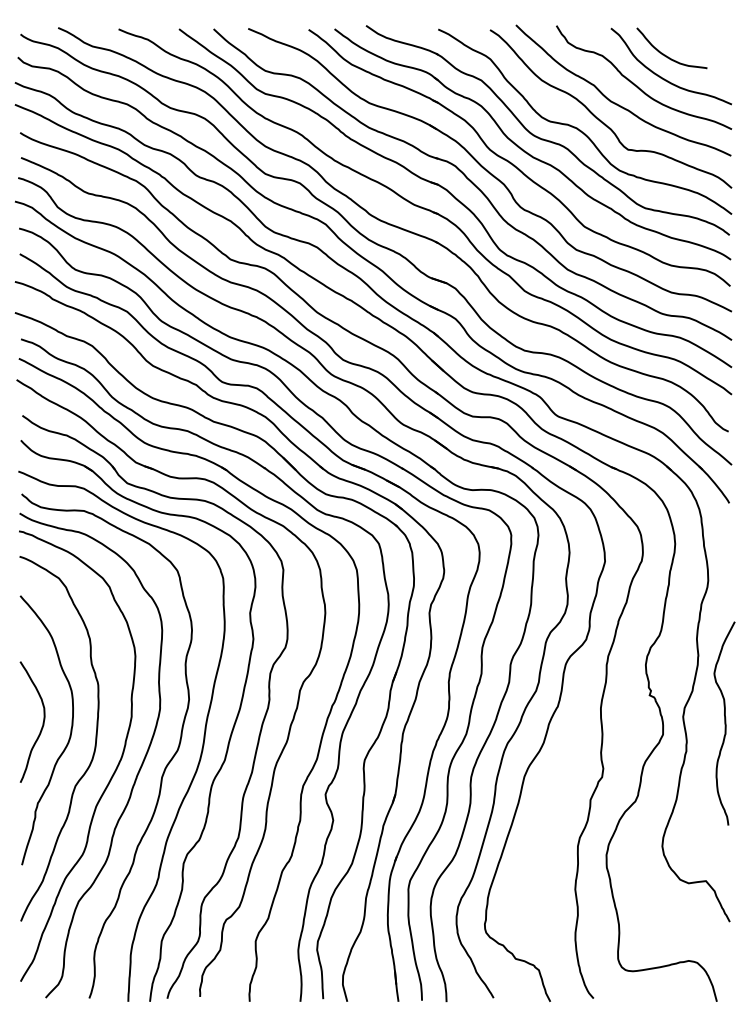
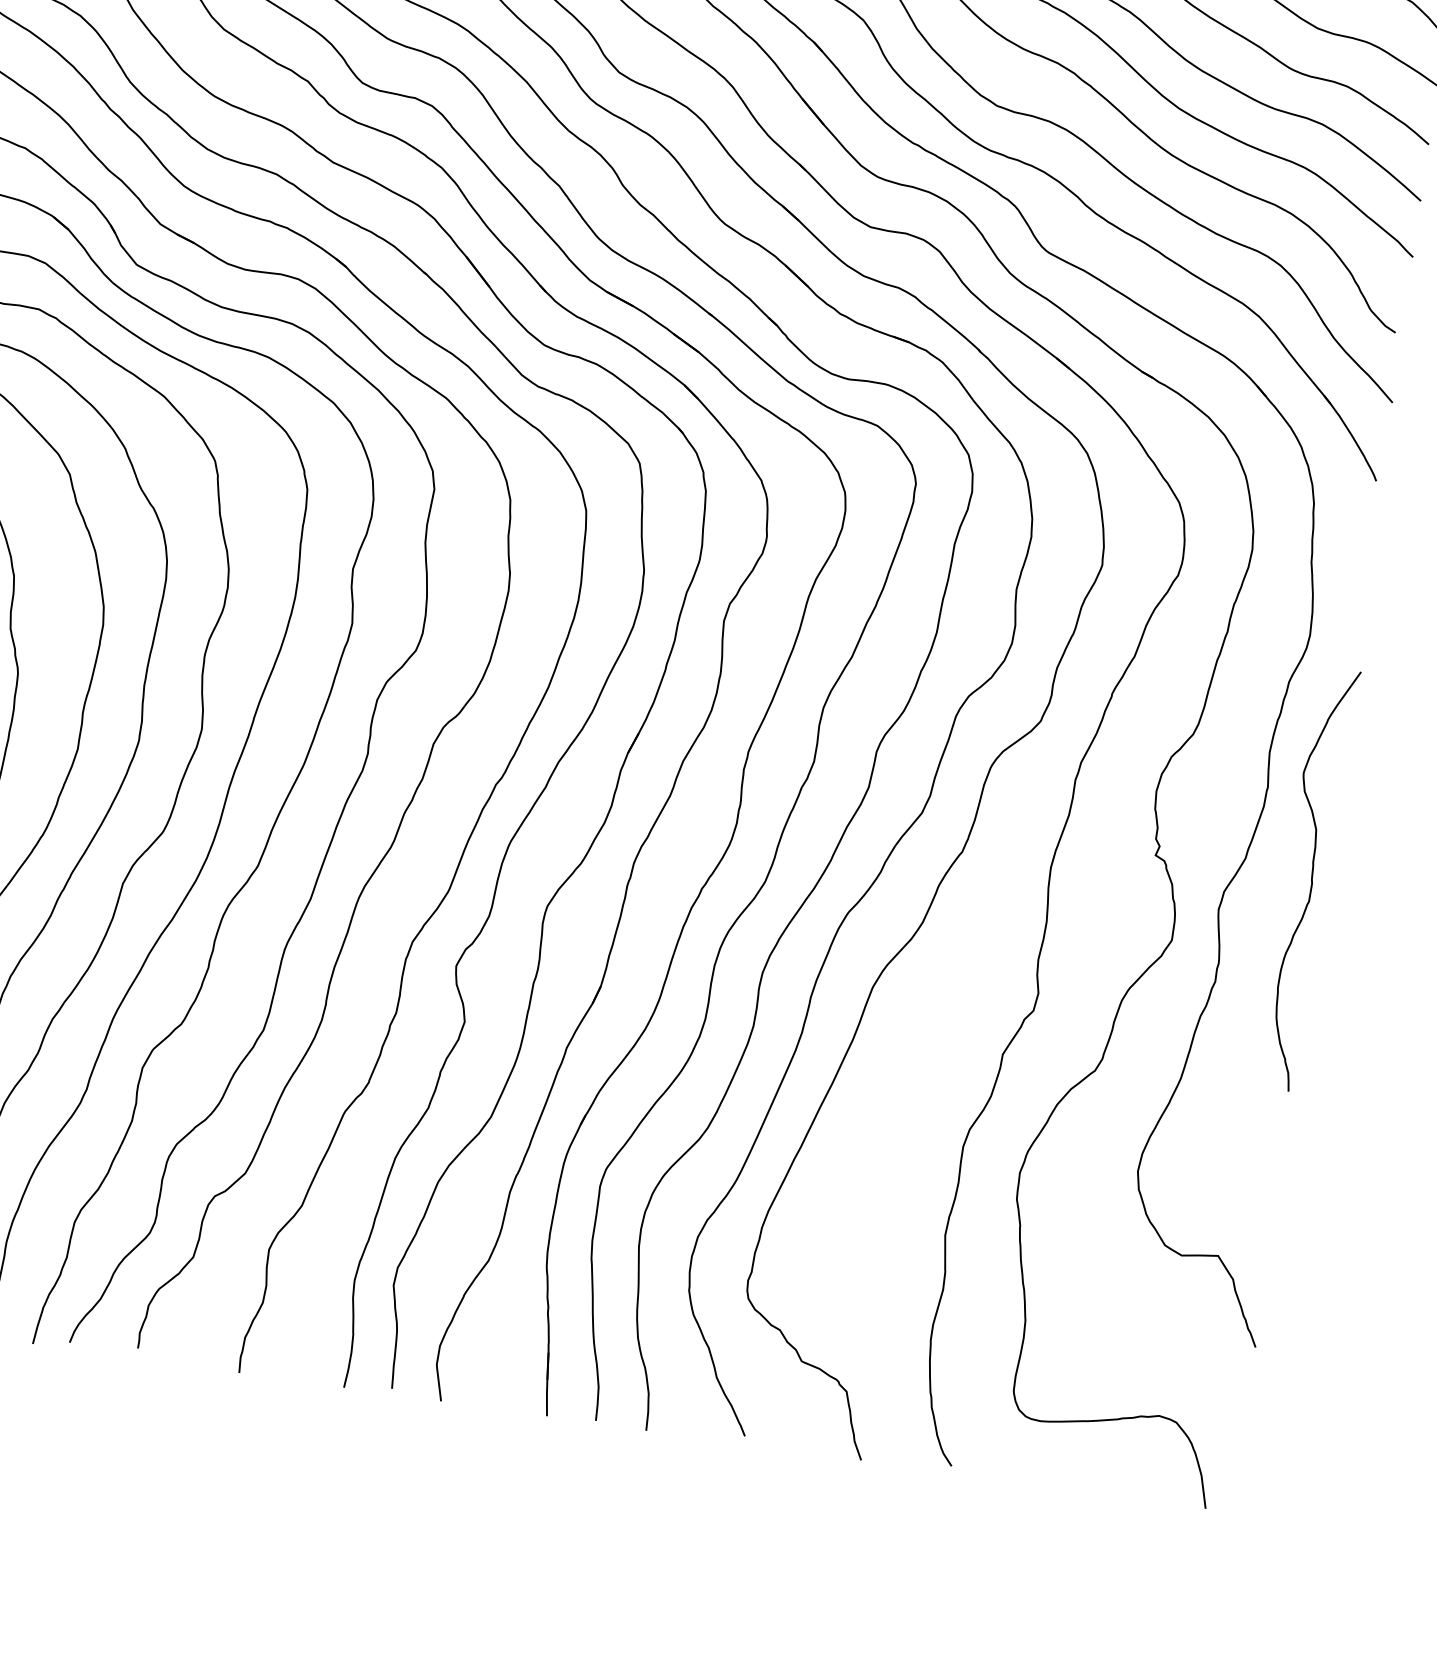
curve: (724, 723) -> (1310, 879), moved

